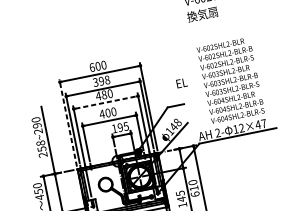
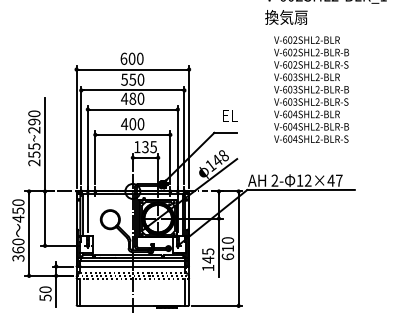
text: (230, 80) -> (311, 89), moved
text: (101, 81) -> (132, 79), 398 -> 550
text: (182, 82) -> (230, 115), moved
line: (105, 102) -> (132, 109), dashed -> solid
line: (68, 122) -> (76, 126), dashed -> solid
text: (120, 127) -> (145, 147), 195 -> 135
text: (40, 143) -> (34, 146), 258~290 -> 255~290

